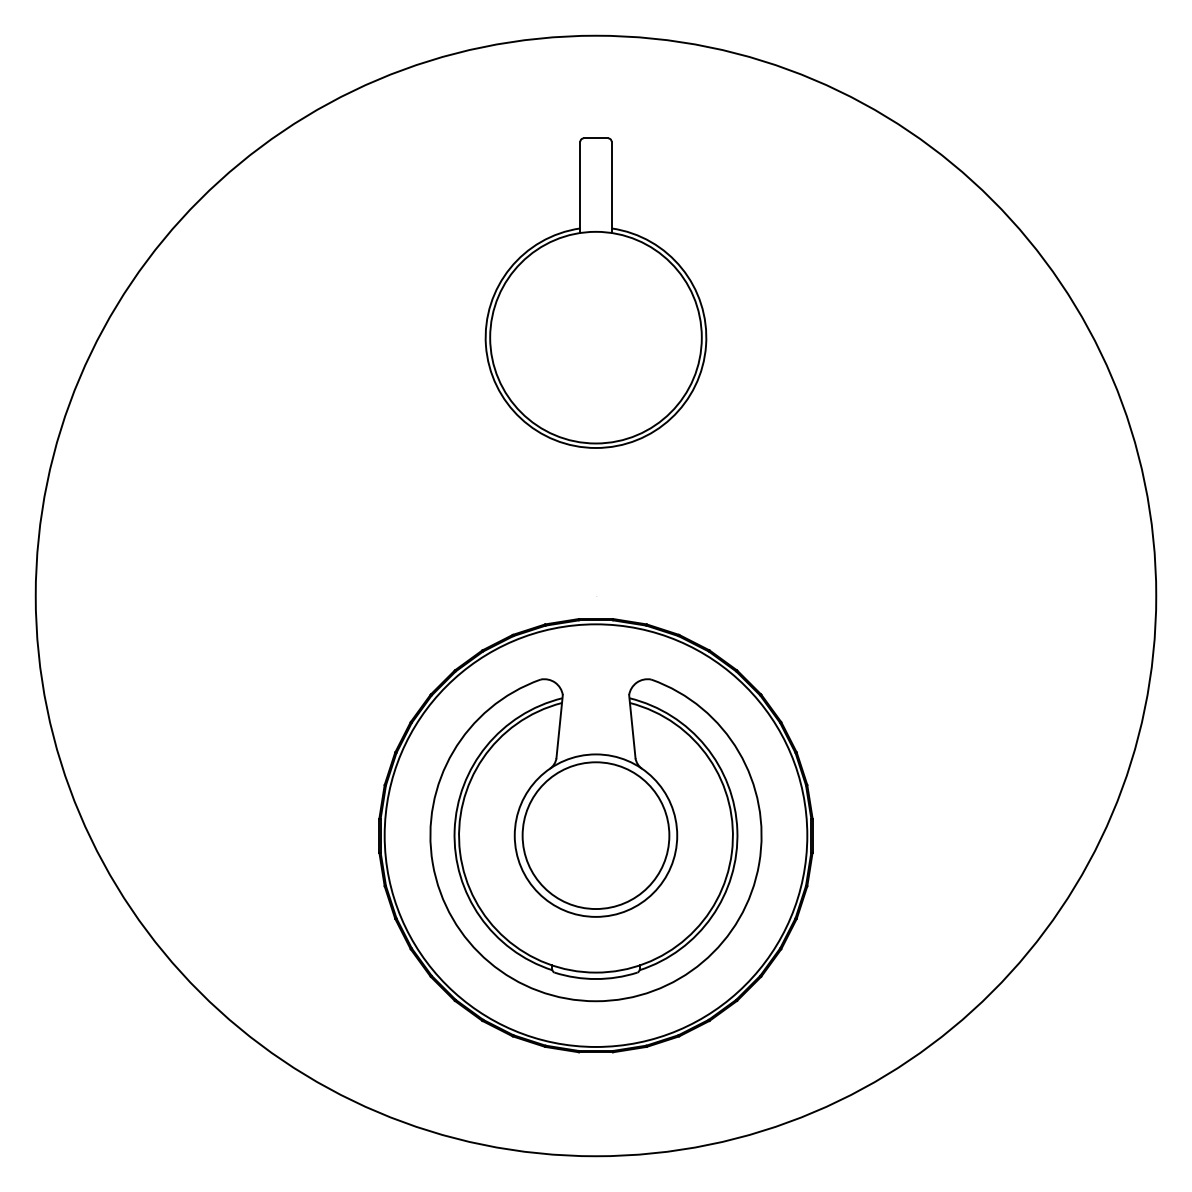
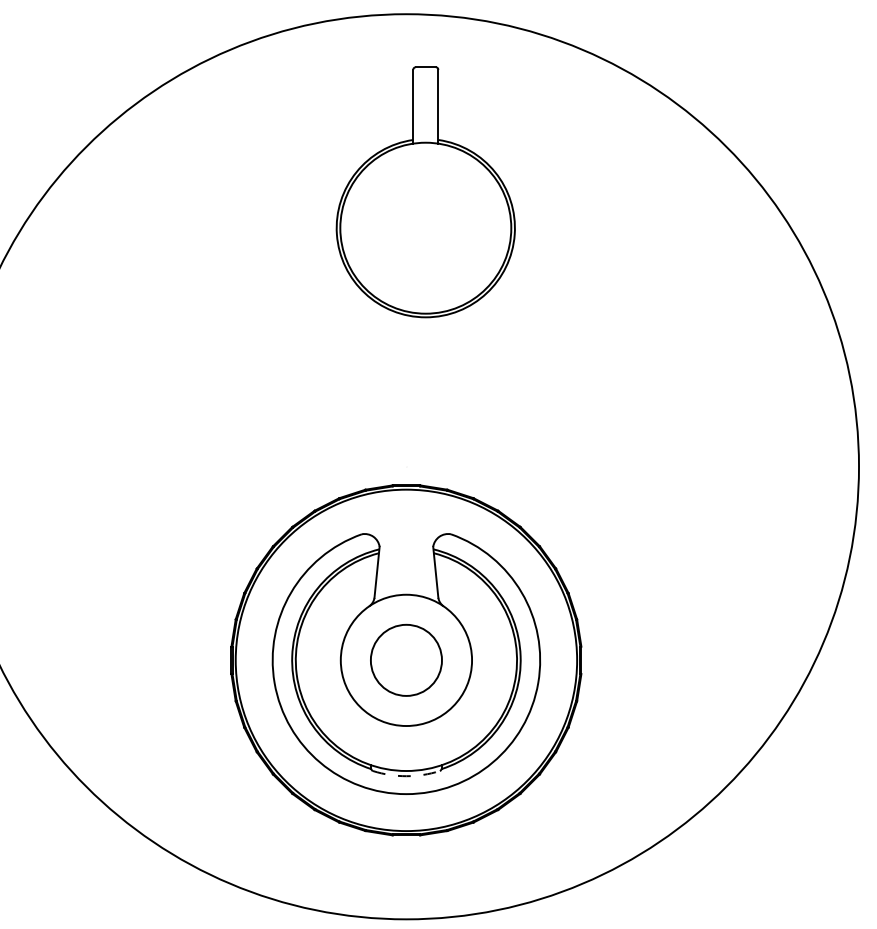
part: (595, 292) -> (425, 191), moved
circle: (595, 835) -> (406, 660), size x0.6
arc: (596, 979) -> (406, 776), solid -> dashed

